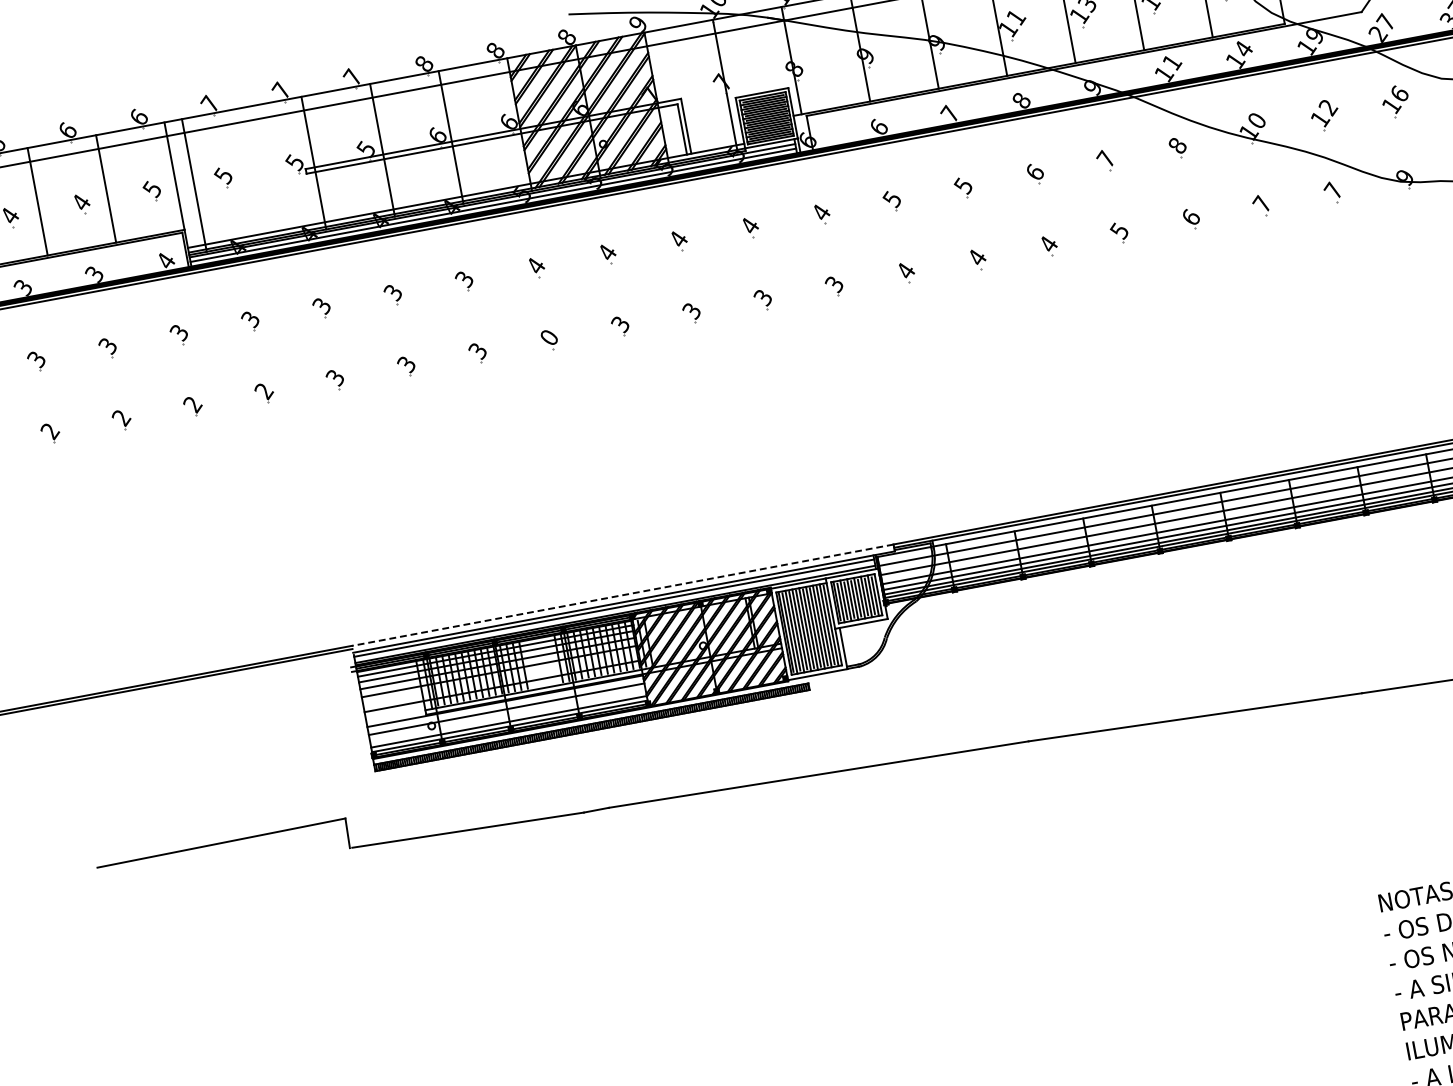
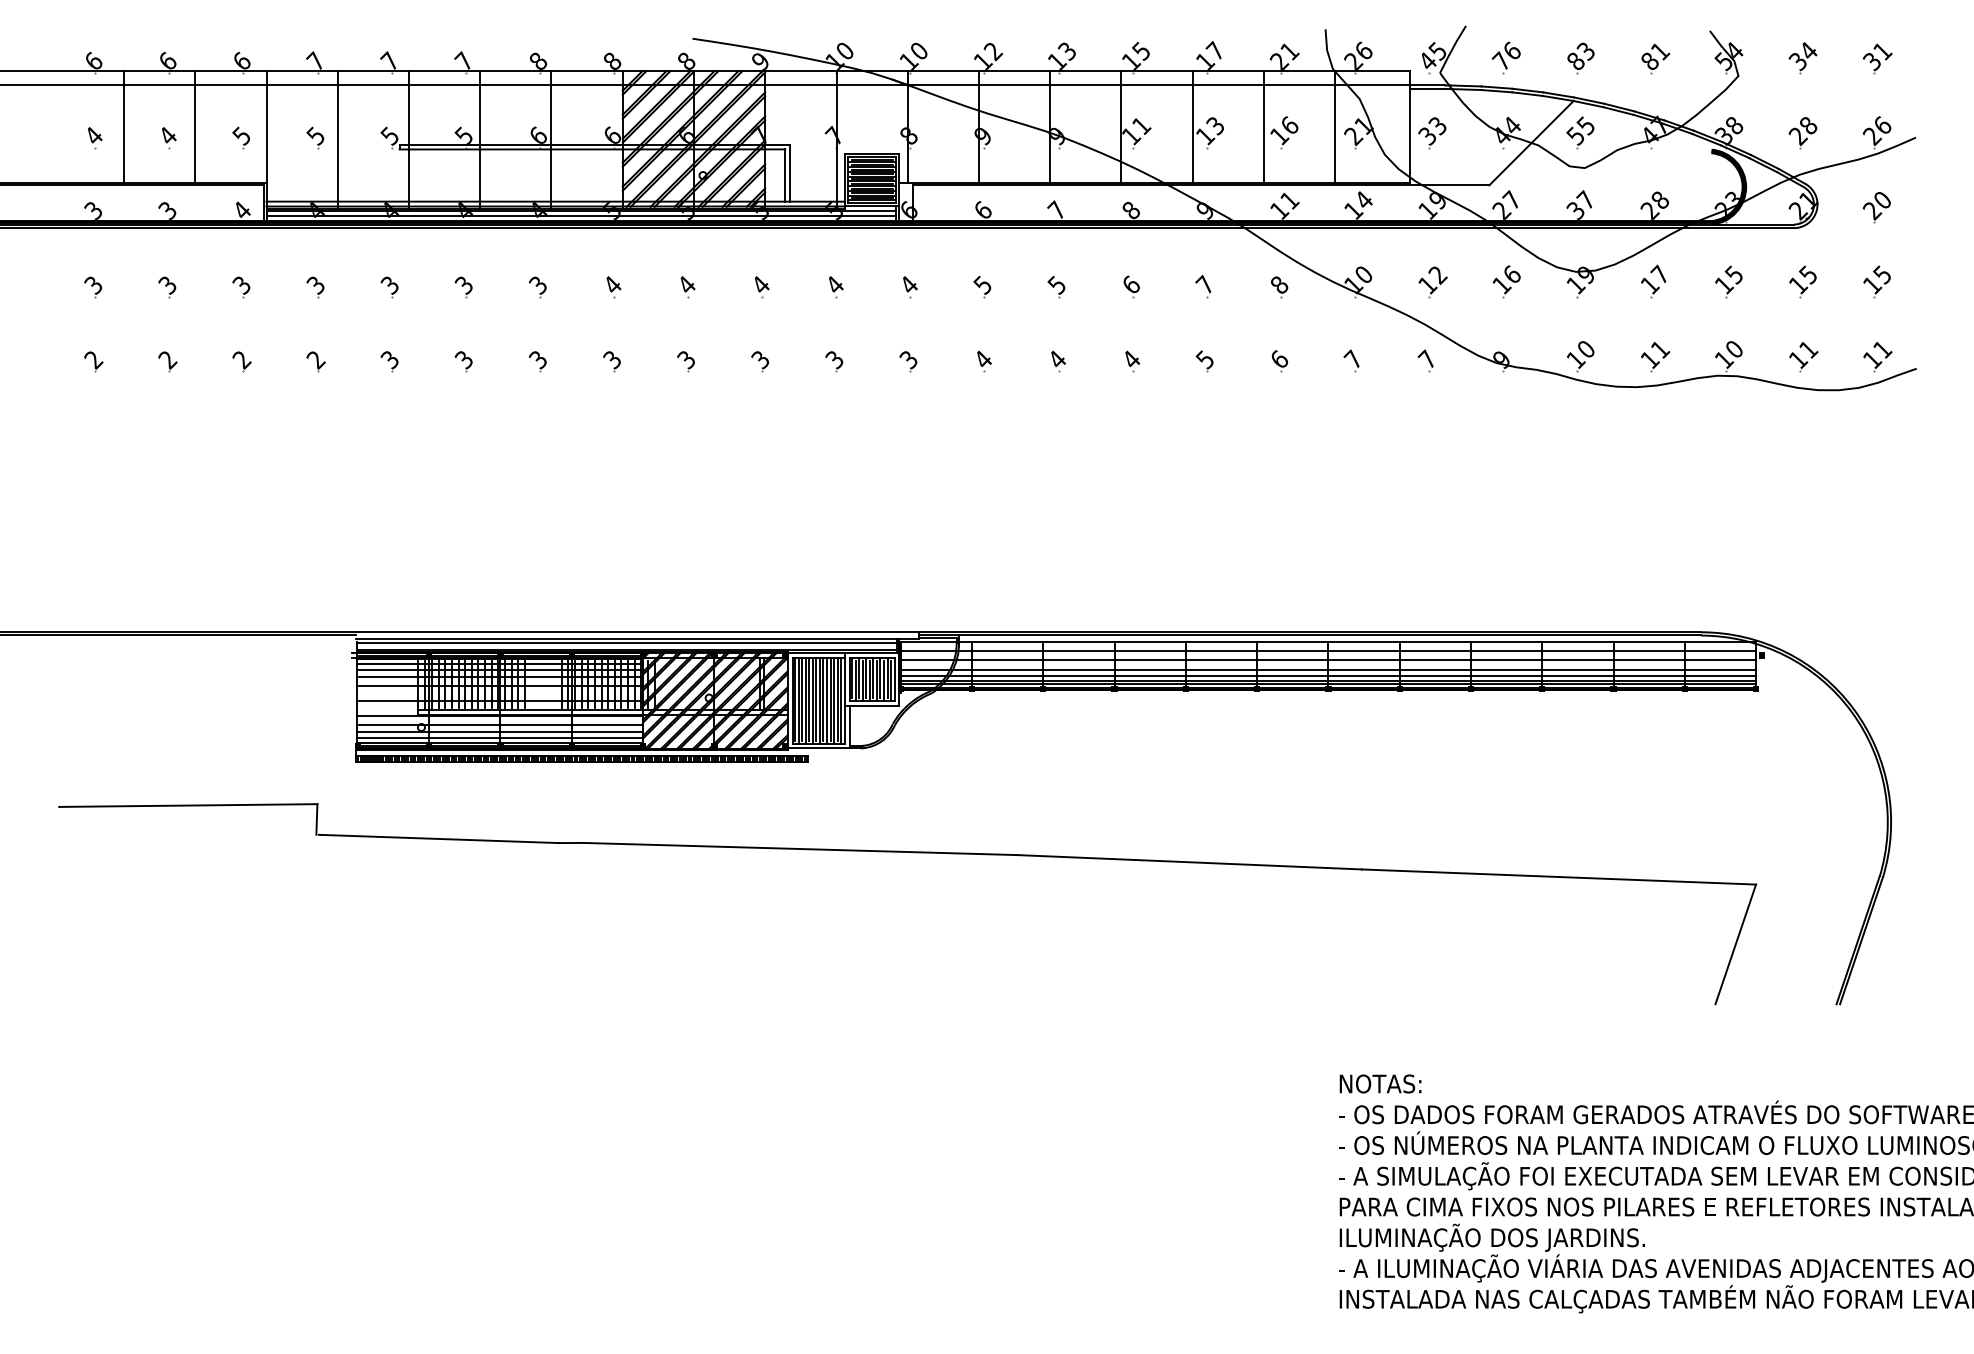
line: (194, 185) -> (337, 140), moved
text: (548, 338) -> (611, 360), 0 -> 3
line: (622, 595) -> (637, 632), dashed -> solid
line: (507, 715) -> (499, 731), added

